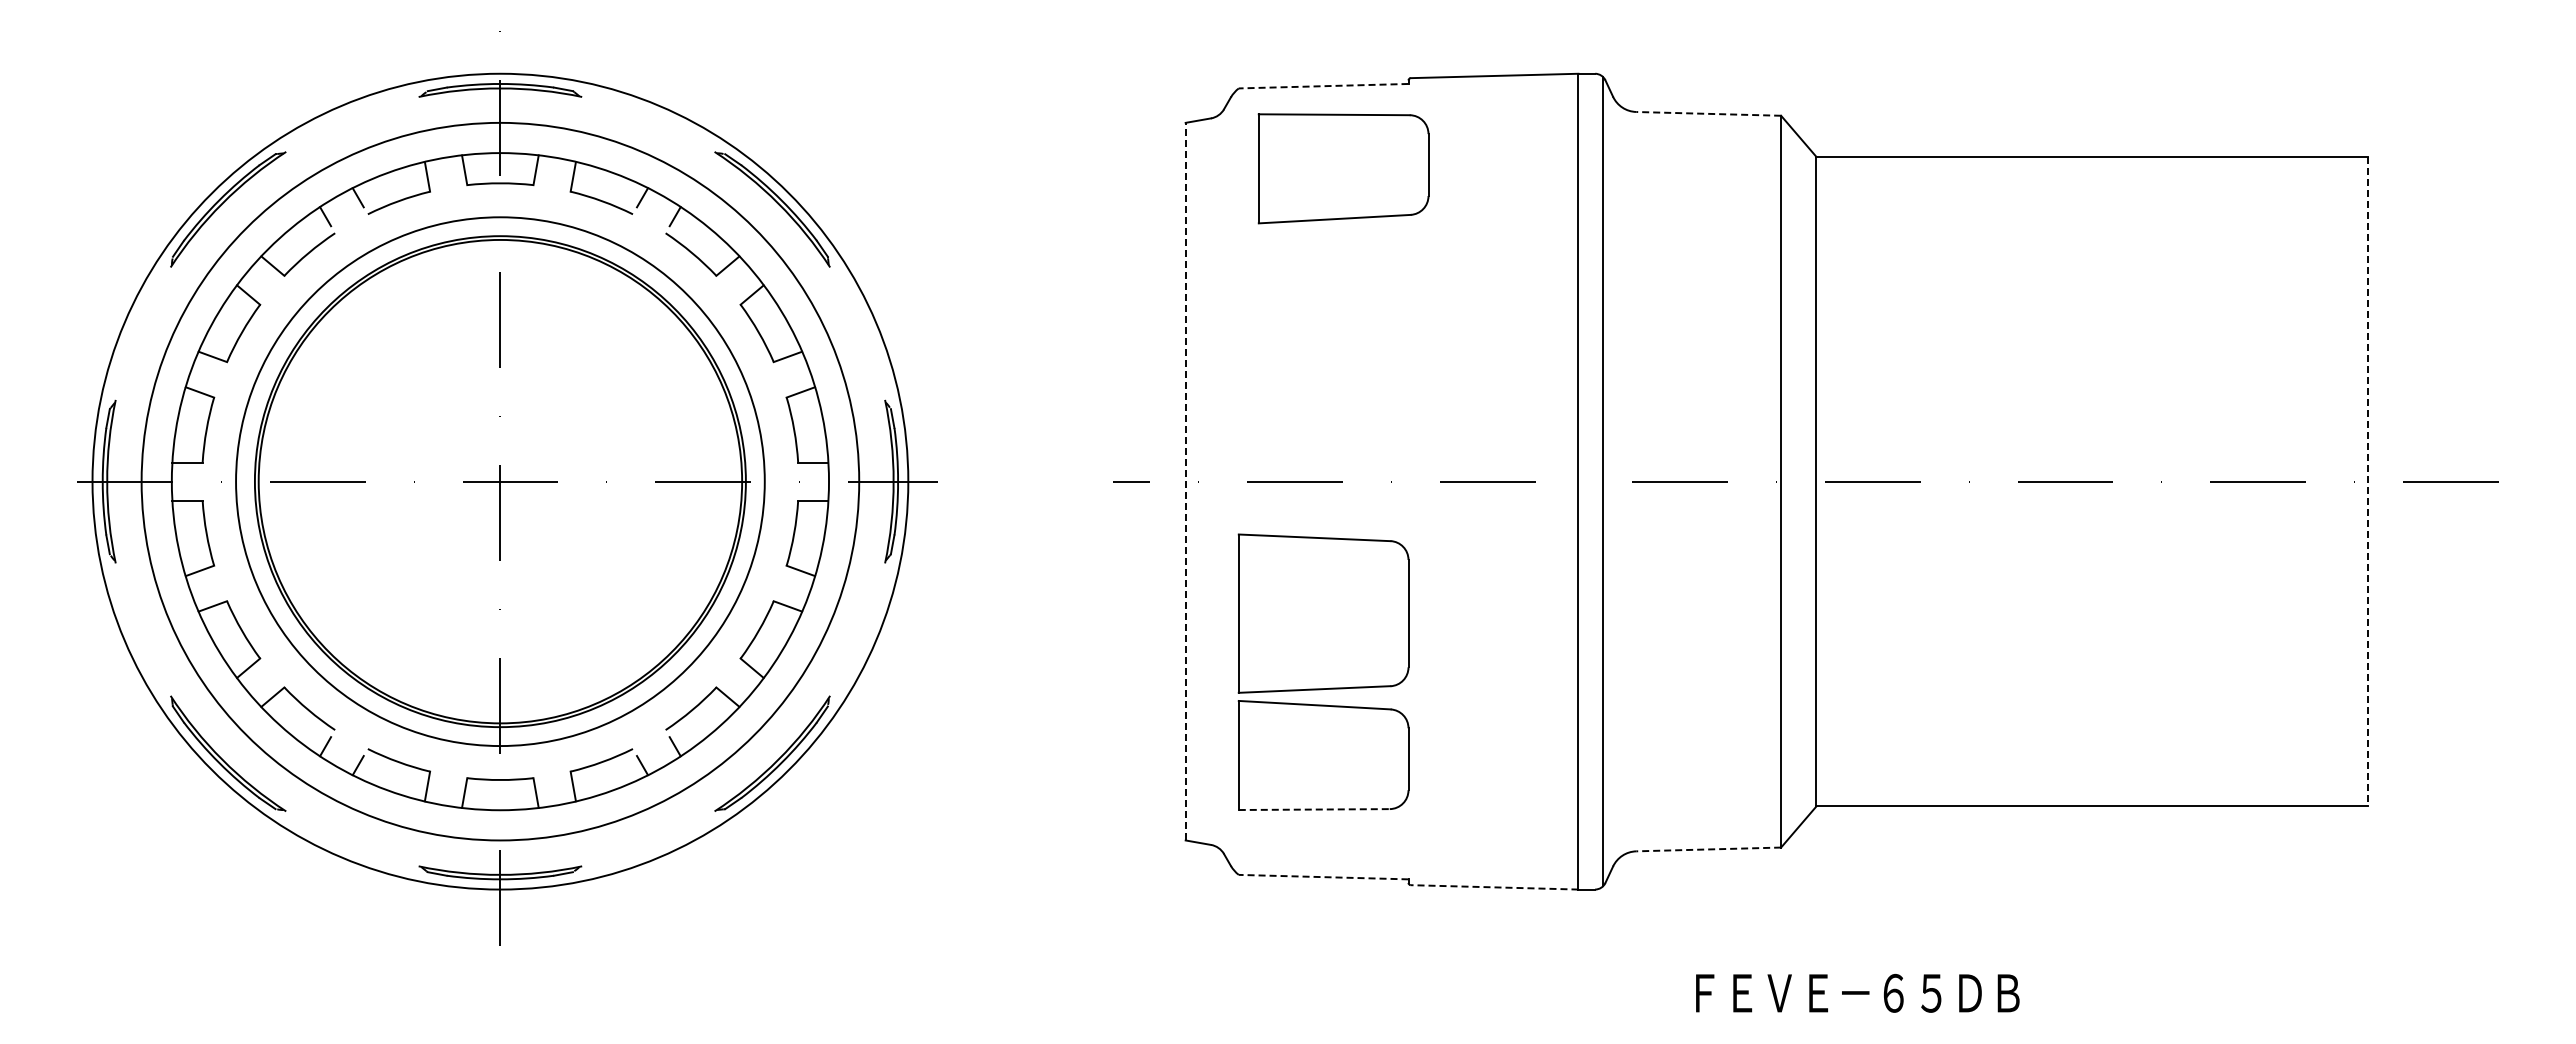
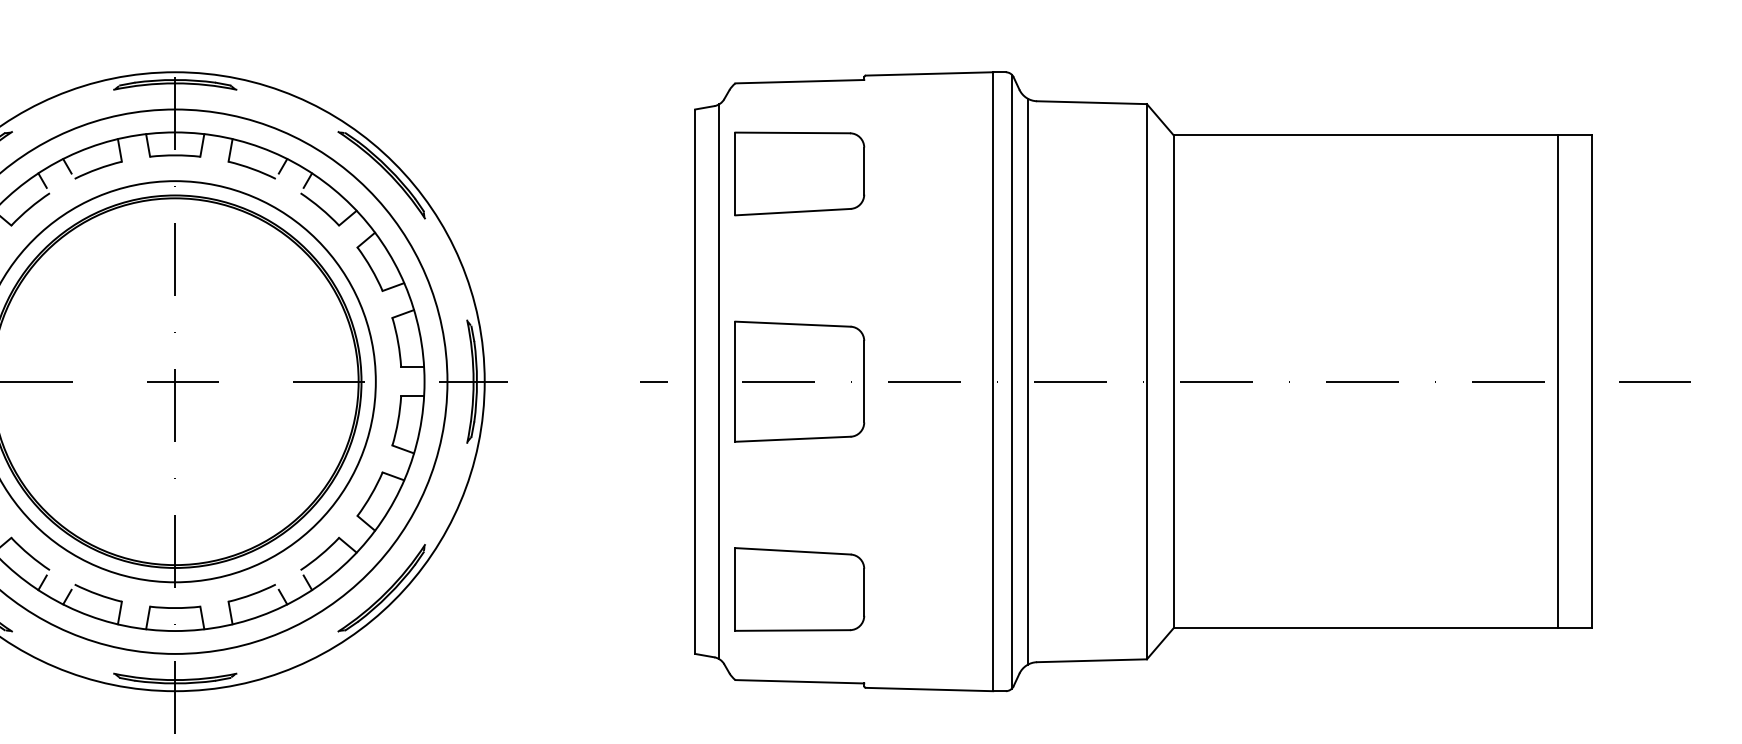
line: (1323, 86) -> (799, 81), dashed -> solid
line: (1708, 113) -> (1091, 102), dashed -> solid
part: (1343, 168) -> (799, 173), moved
line: (1185, 481) -> (695, 381), dashed -> solid
line: (1217, 481) -> (719, 381), added
line: (1624, 481) -> (1028, 381), added
line: (2322, 481) -> (1557, 381), added
line: (2367, 481) -> (1591, 381), dashed -> solid
part: (1323, 613) -> (799, 381), moved
line: (1314, 809) -> (792, 630), dashed -> solid
line: (1708, 849) -> (1091, 660), dashed -> solid
line: (1323, 877) -> (799, 682), dashed -> solid
line: (1494, 887) -> (929, 689), dashed -> solid

